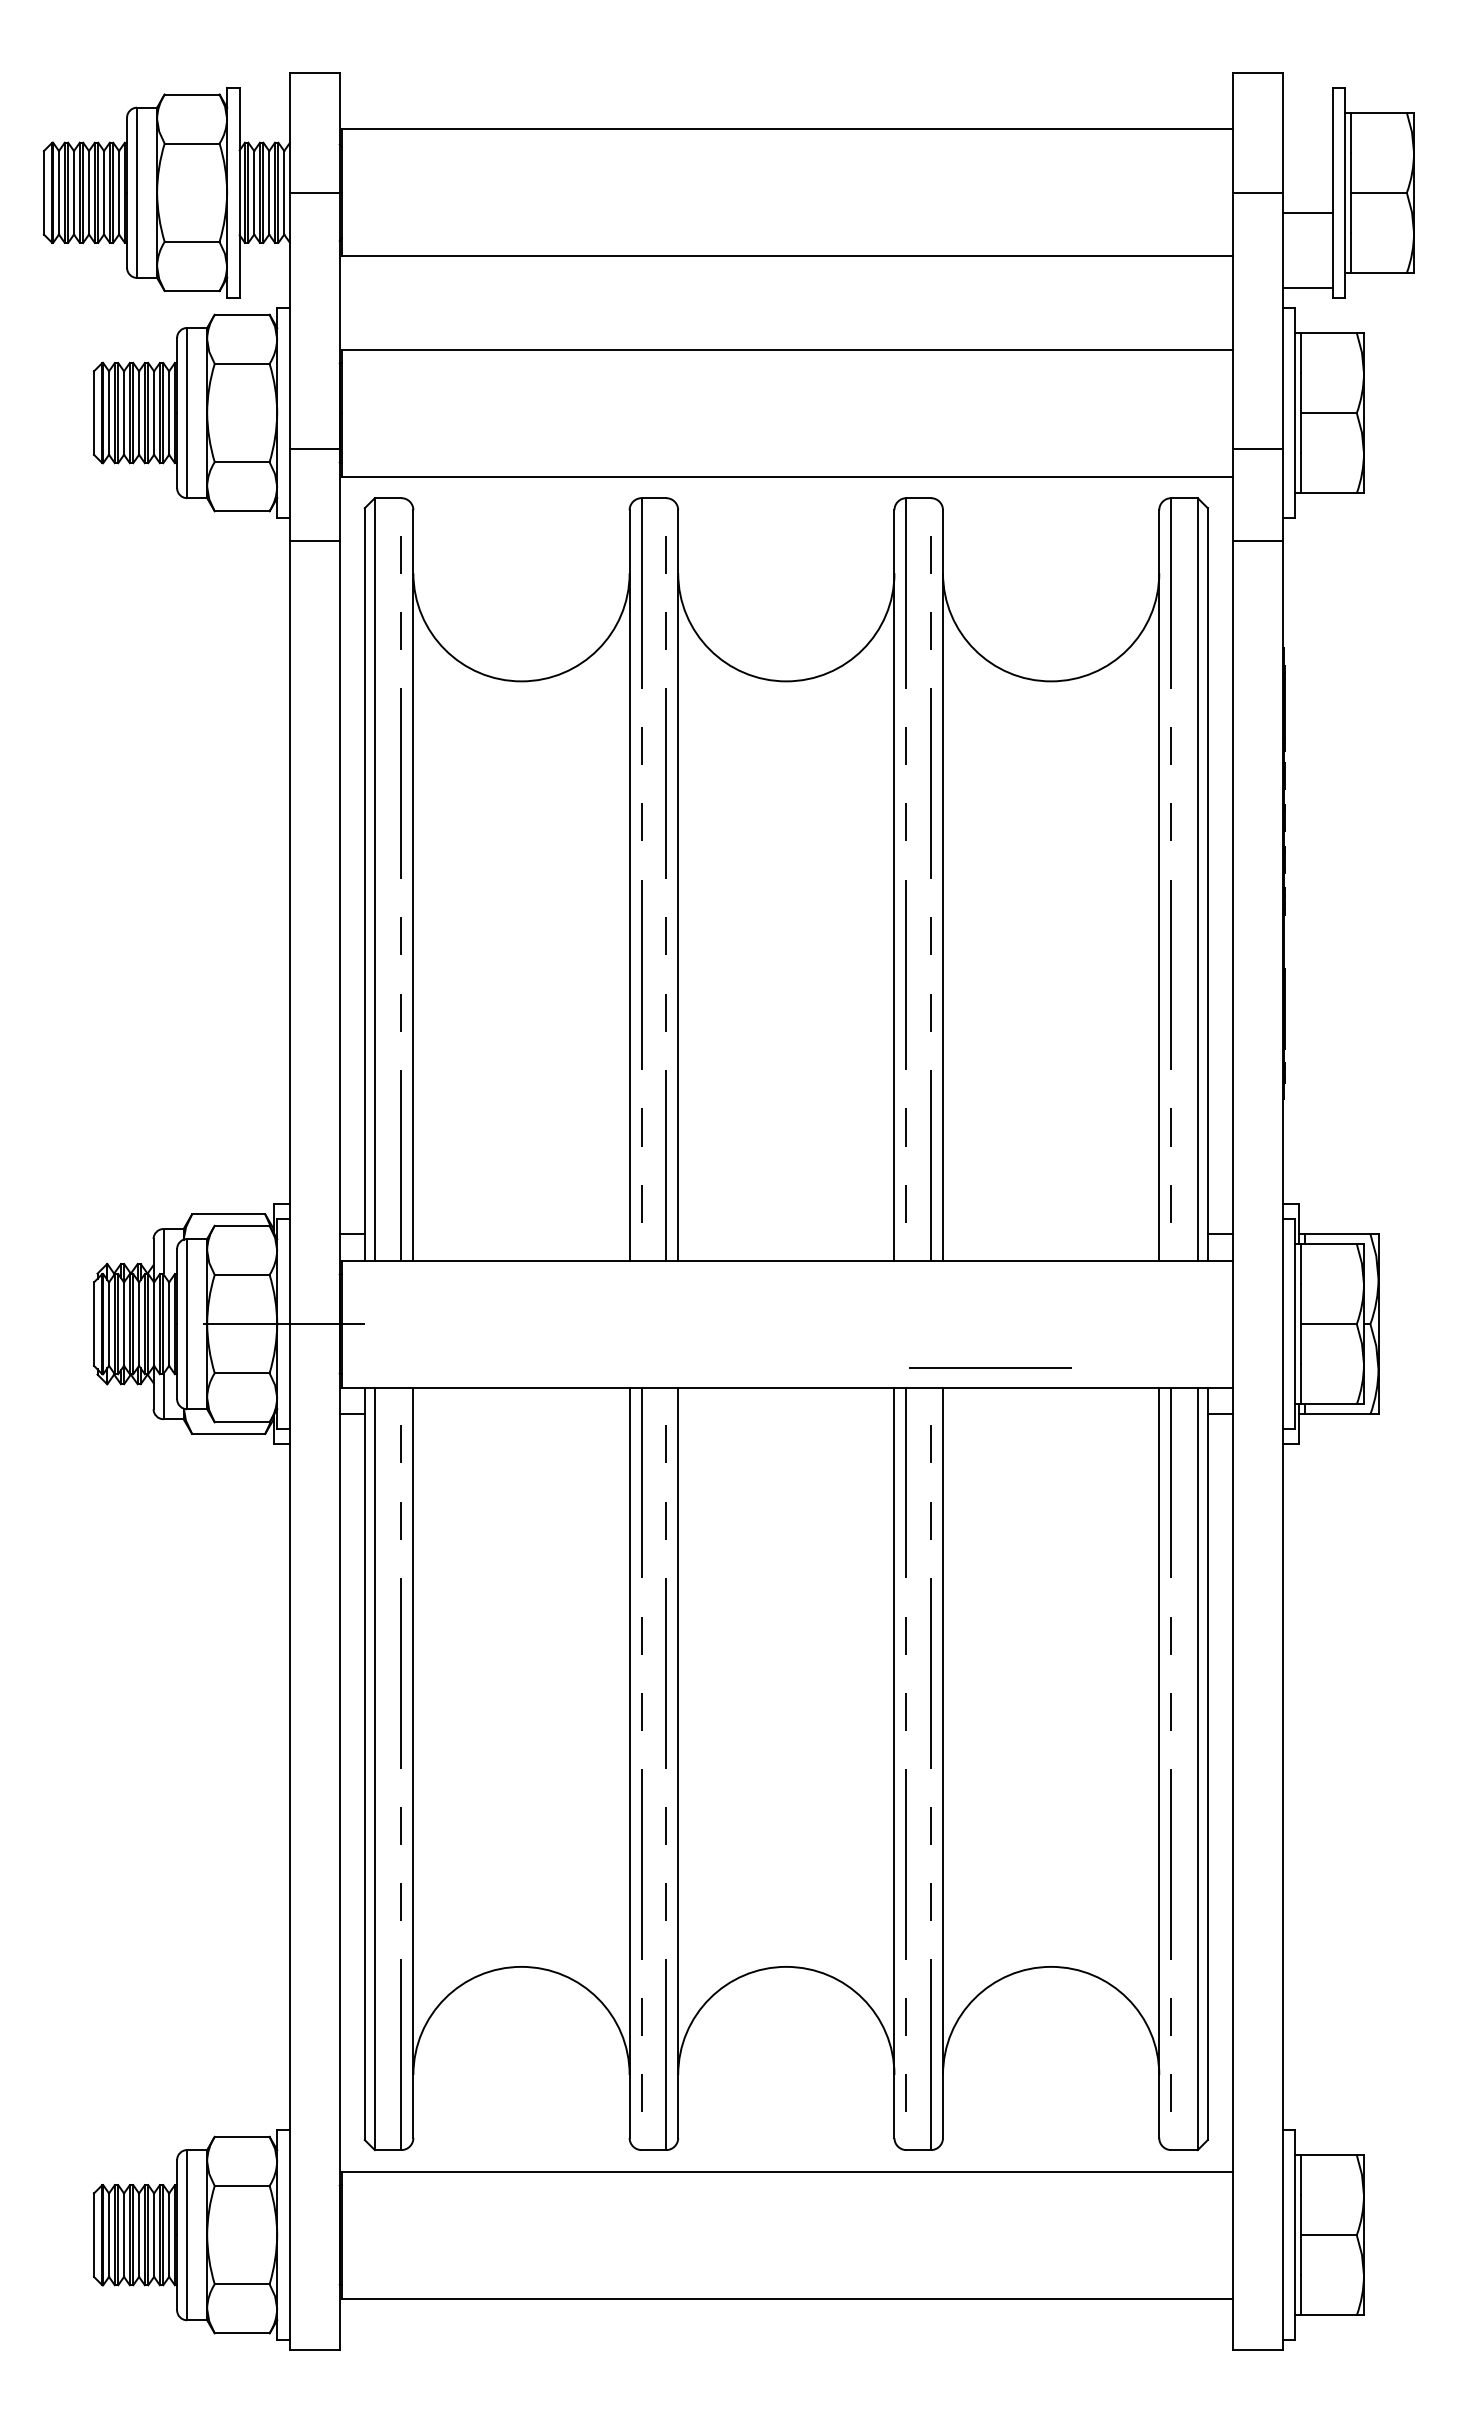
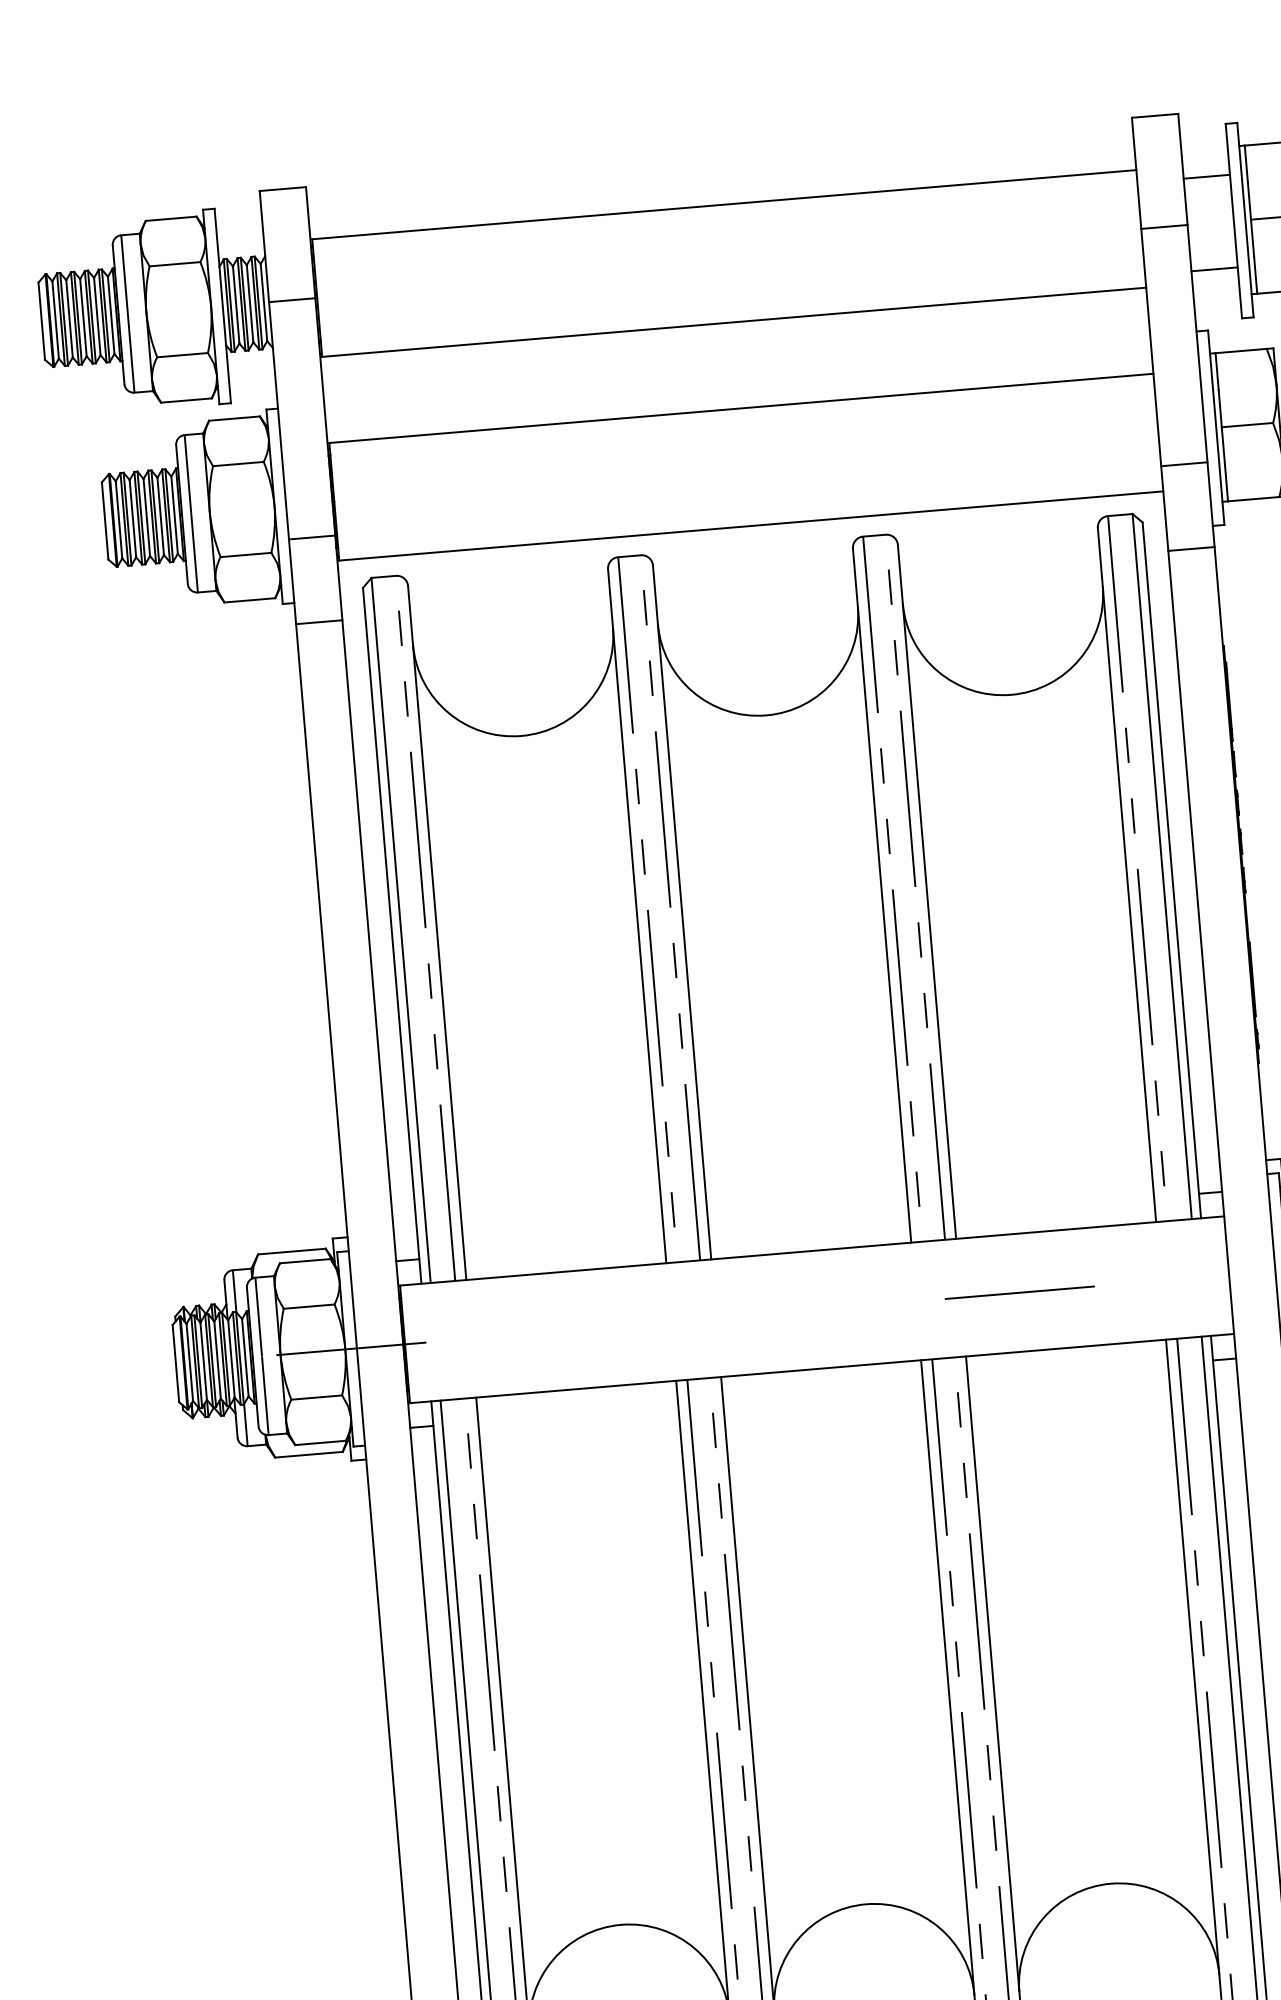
line: (1307, 212) -> (1206, 176), moved
line: (1307, 287) -> (1214, 269), moved
line: (990, 1367) -> (1019, 1292), moved

